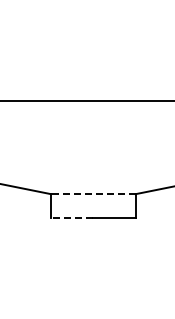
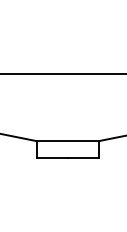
line: (92, 194) -> (67, 141), dashed -> solid
line: (71, 217) -> (51, 158), dashed -> solid

